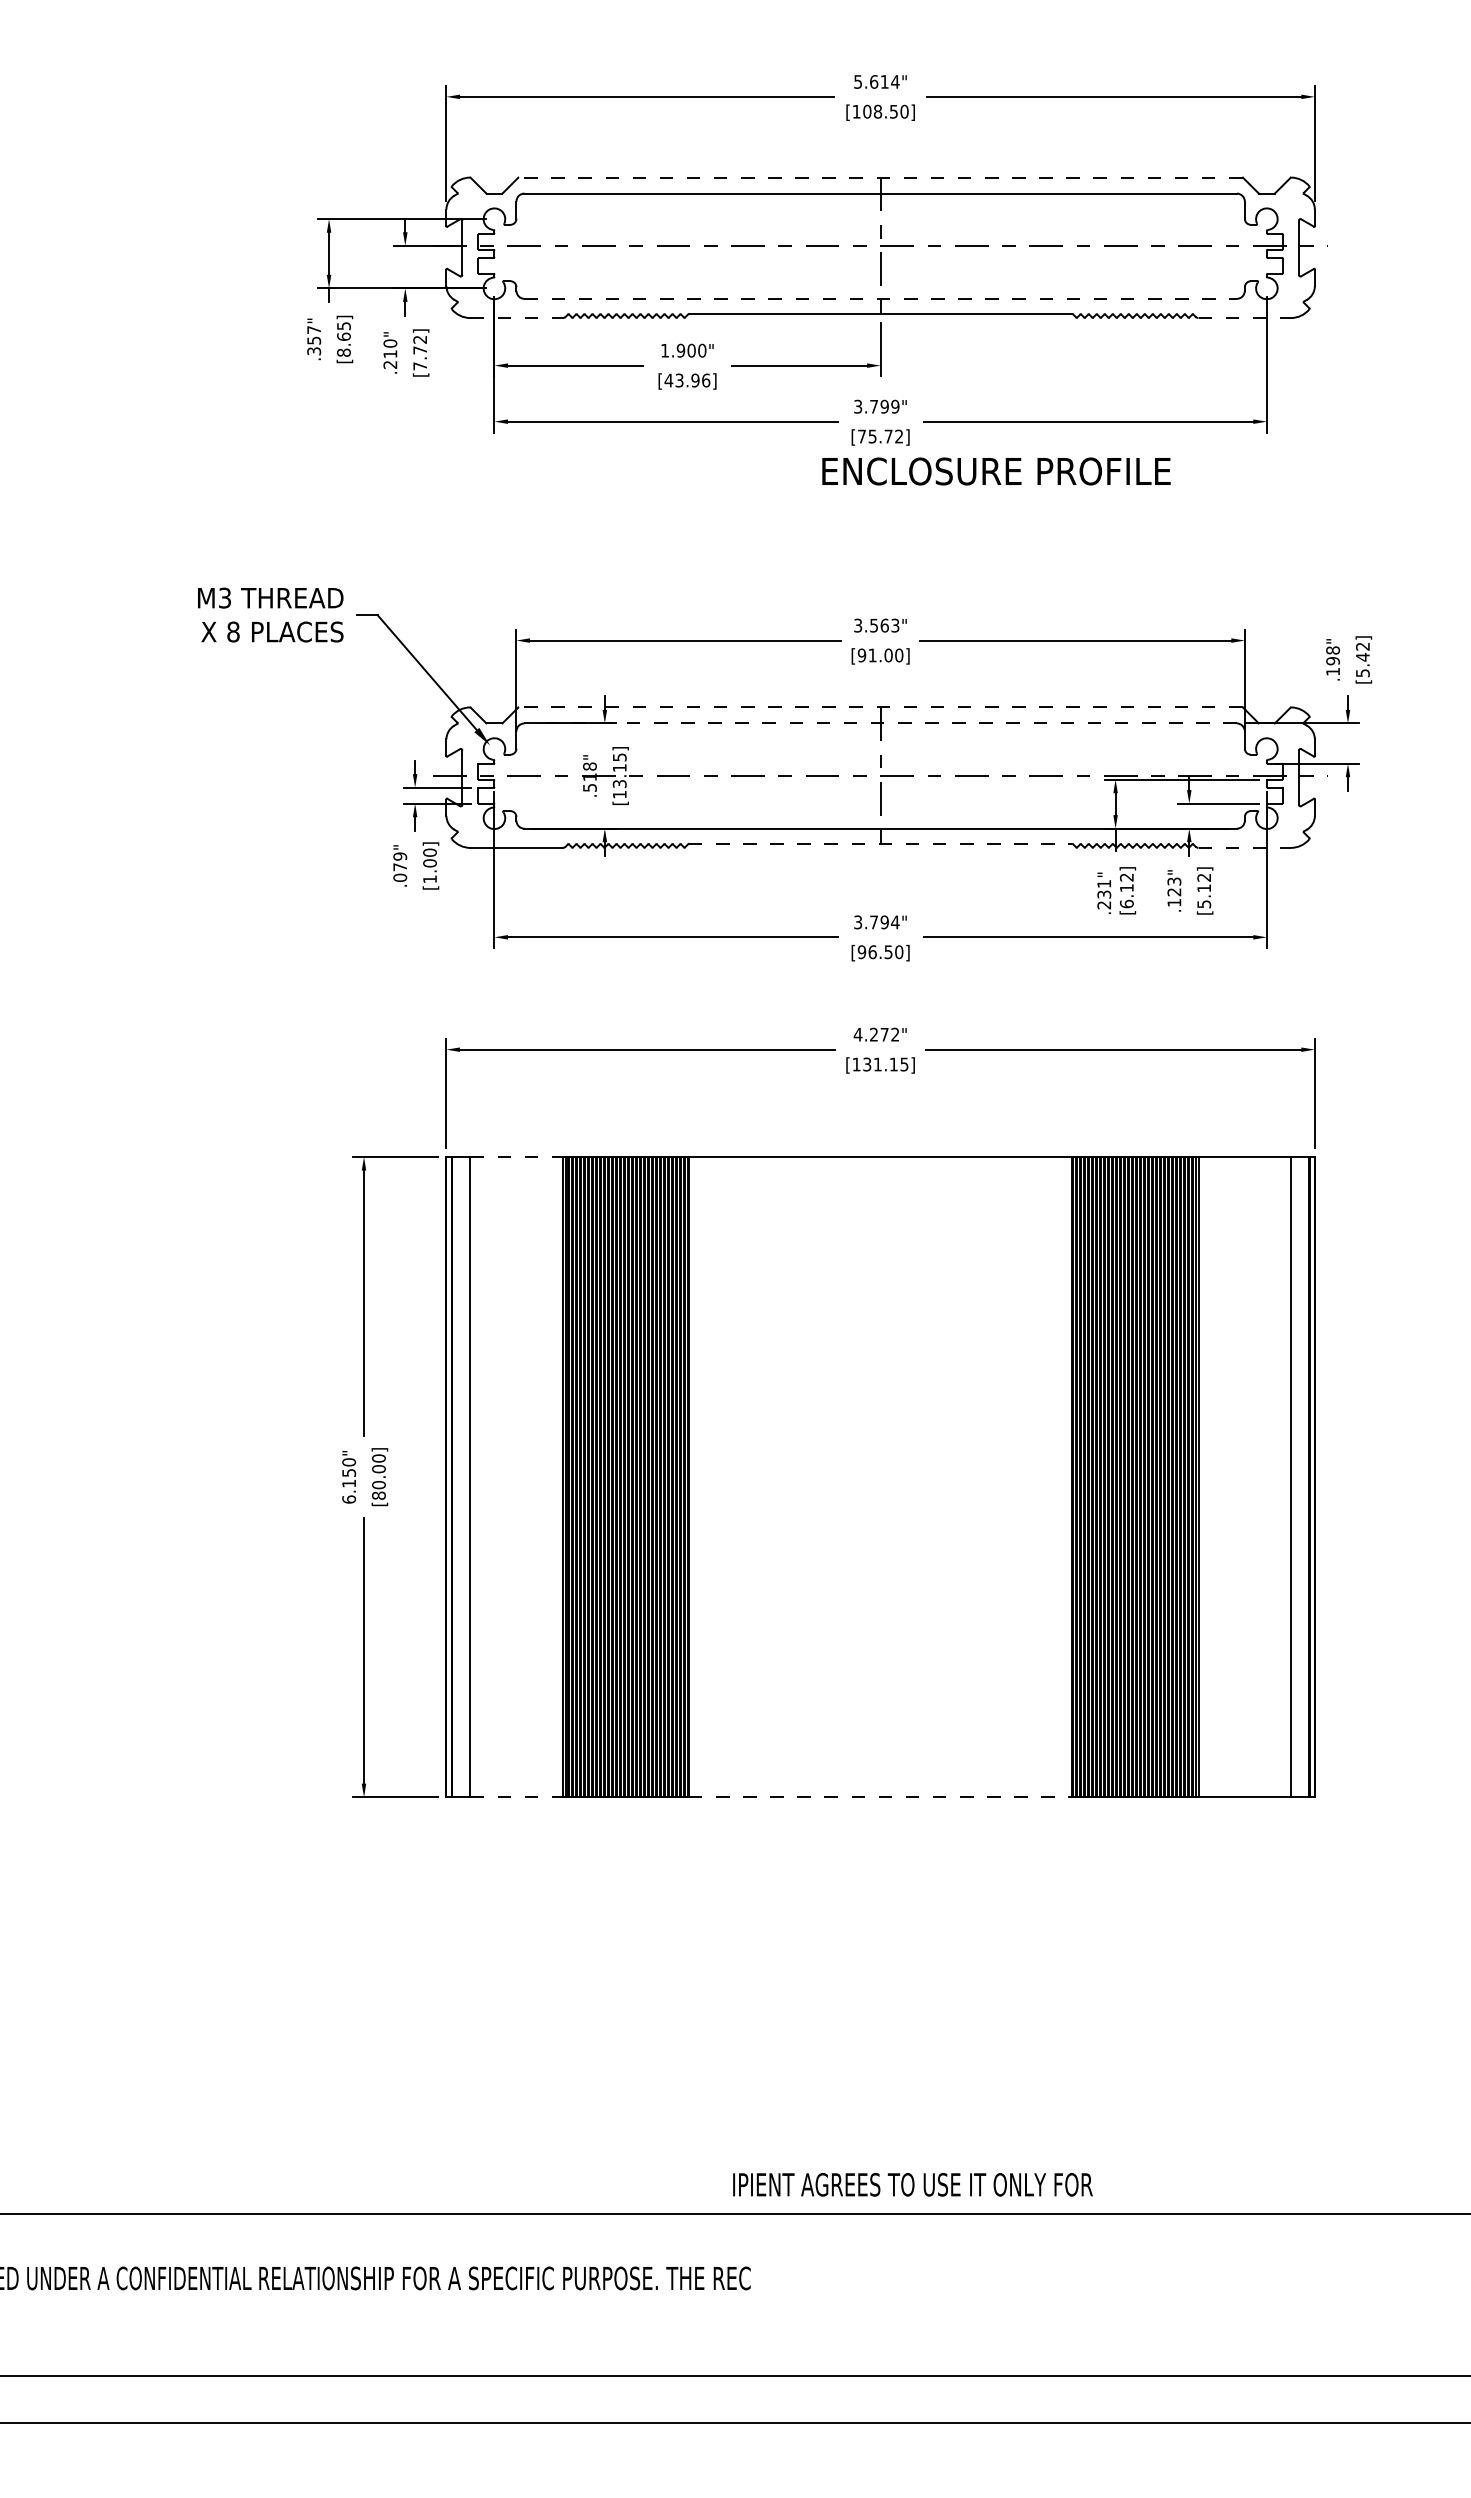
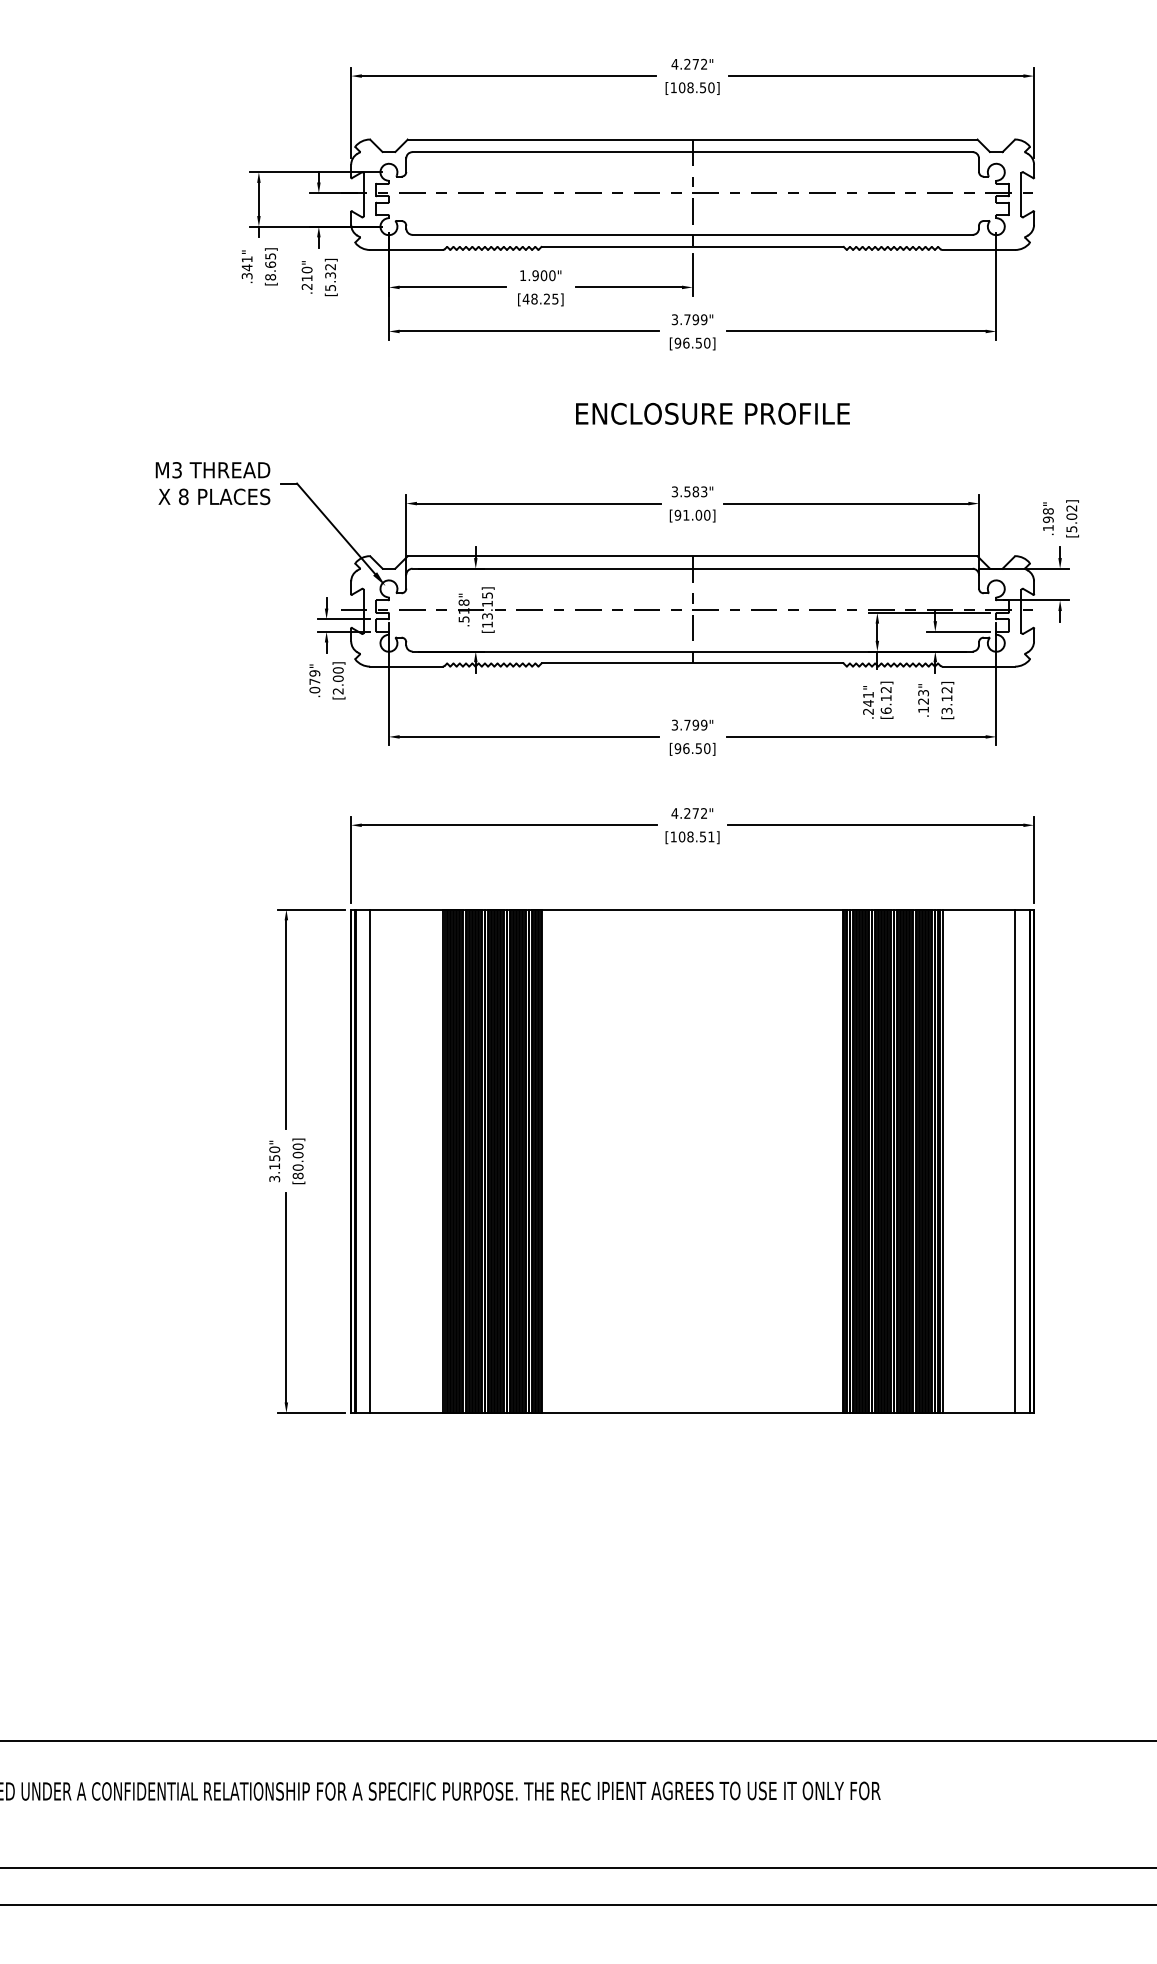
text: (876, 81) -> (689, 63), 5.614" -> 4.272"
line: (880, 177) -> (692, 139), dashed -> solid
line: (881, 298) -> (693, 234), dashed -> solid
line: (517, 318) -> (407, 250), dashed -> solid
line: (1245, 318) -> (979, 250), dashed -> solid
text: (314, 335) -> (247, 263), .357" -> .341"
text: (420, 358) -> (330, 281), [7.72] -> [5.32]
text: (692, 380) -> (544, 299), [43.96] -> [48.25]
text: (880, 436) -> (692, 343), [75.72] -> [96.50]
text: (996, 471) -> (712, 413), moved
text: (884, 625) -> (695, 491), 3.563" -> 3.583"
text: (1362, 657) -> (1071, 516), [5.42] -> [5.02]
line: (880, 707) -> (692, 556), dashed -> solid
line: (880, 723) -> (692, 568), dashed -> solid
line: (880, 843) -> (692, 663), dashed -> solid
line: (1245, 847) -> (979, 666), dashed -> solid
text: (429, 879) -> (337, 691), [1.00] -> [2.00]
text: (1104, 894) -> (868, 703), .231" -> .241"
text: (1203, 903) -> (946, 710), [5.12] -> [3.12]
text: (895, 922) -> (704, 725), 3.794" -> 3.799"
text: (885, 1064) -> (696, 836), [131.15] -> [108.51]
line: (517, 1156) -> (407, 909), dashed -> solid
text: (349, 1499) -> (274, 1178), 6.150" -> 3.150"
line: (517, 1797) -> (407, 1413), dashed -> solid
line: (880, 1797) -> (692, 1413), dashed -> solid
text: (912, 2184) -> (738, 1790), moved

